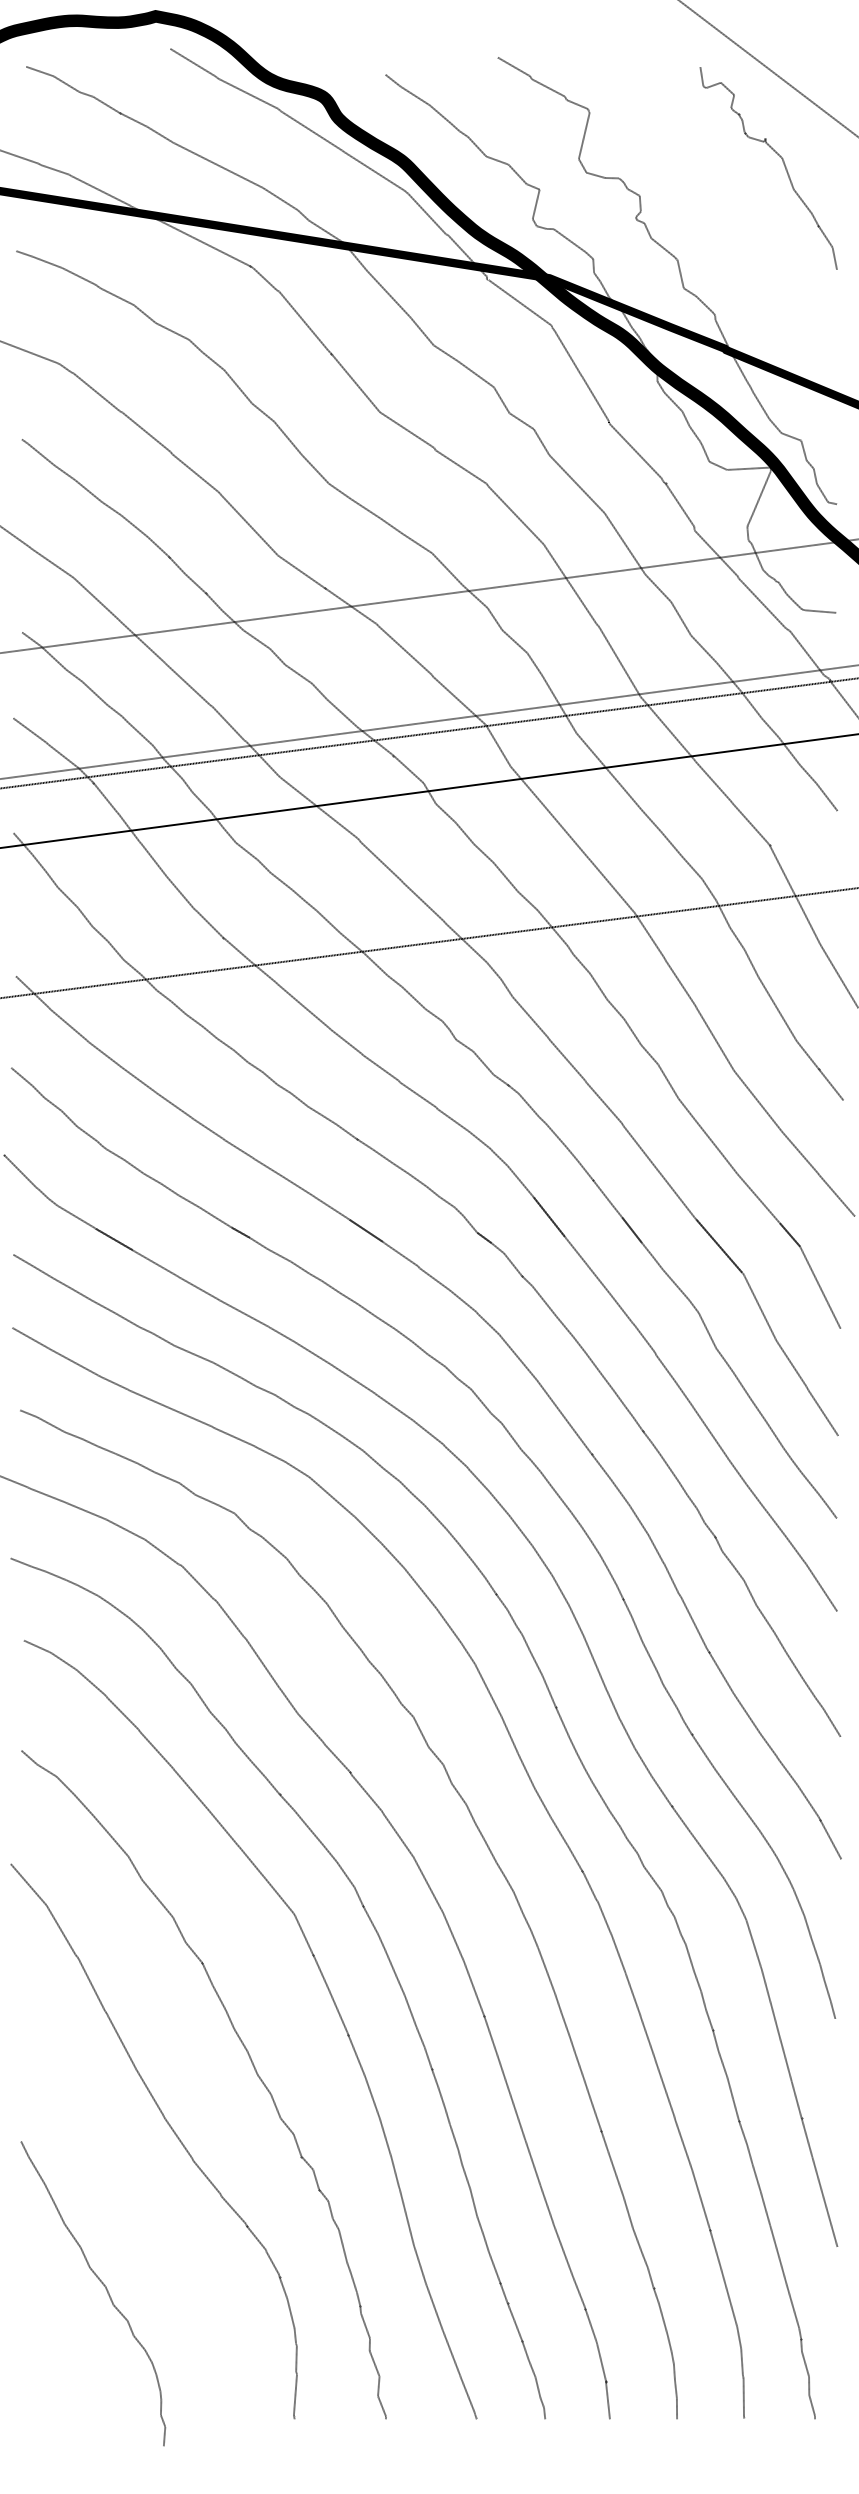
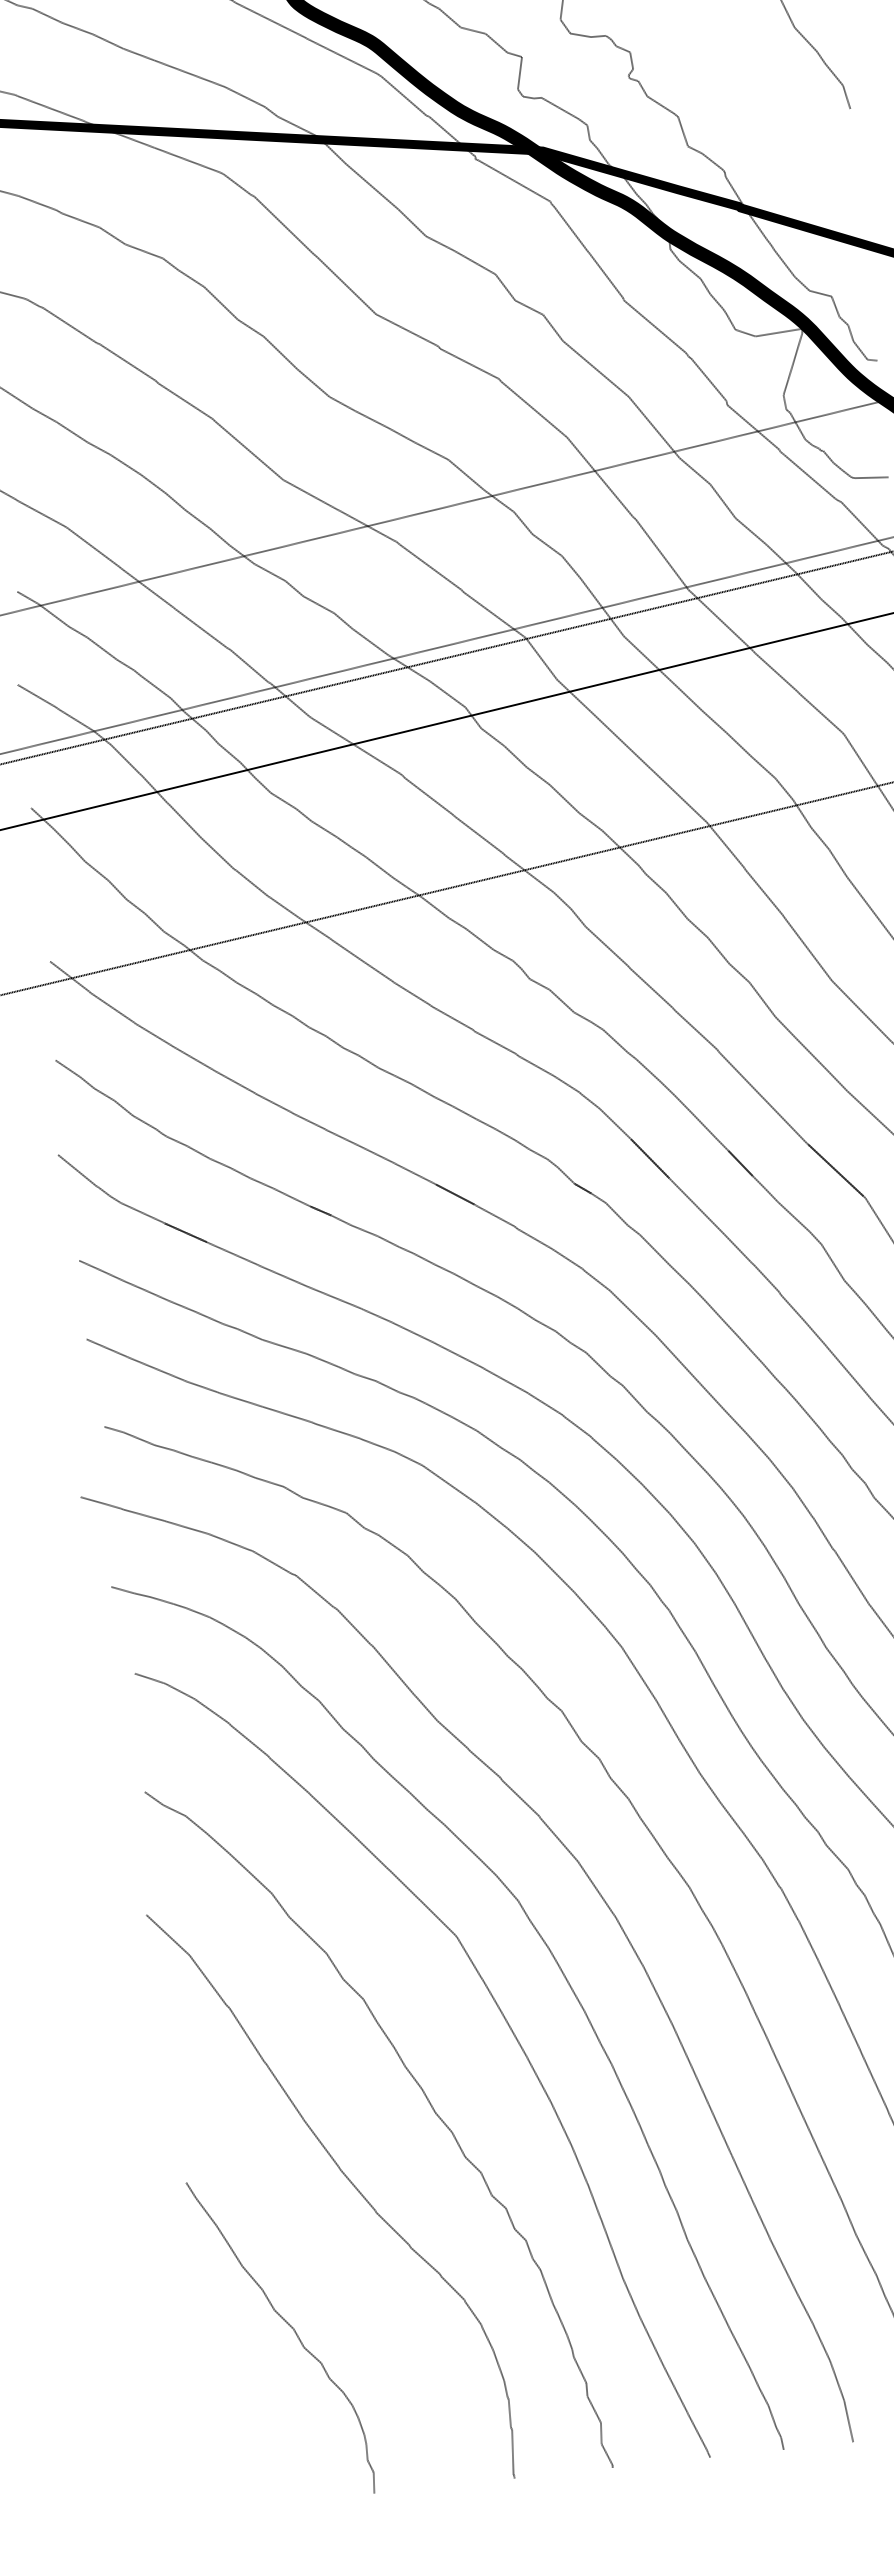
curve: (102, 2284) -> (289, 2326), moved

